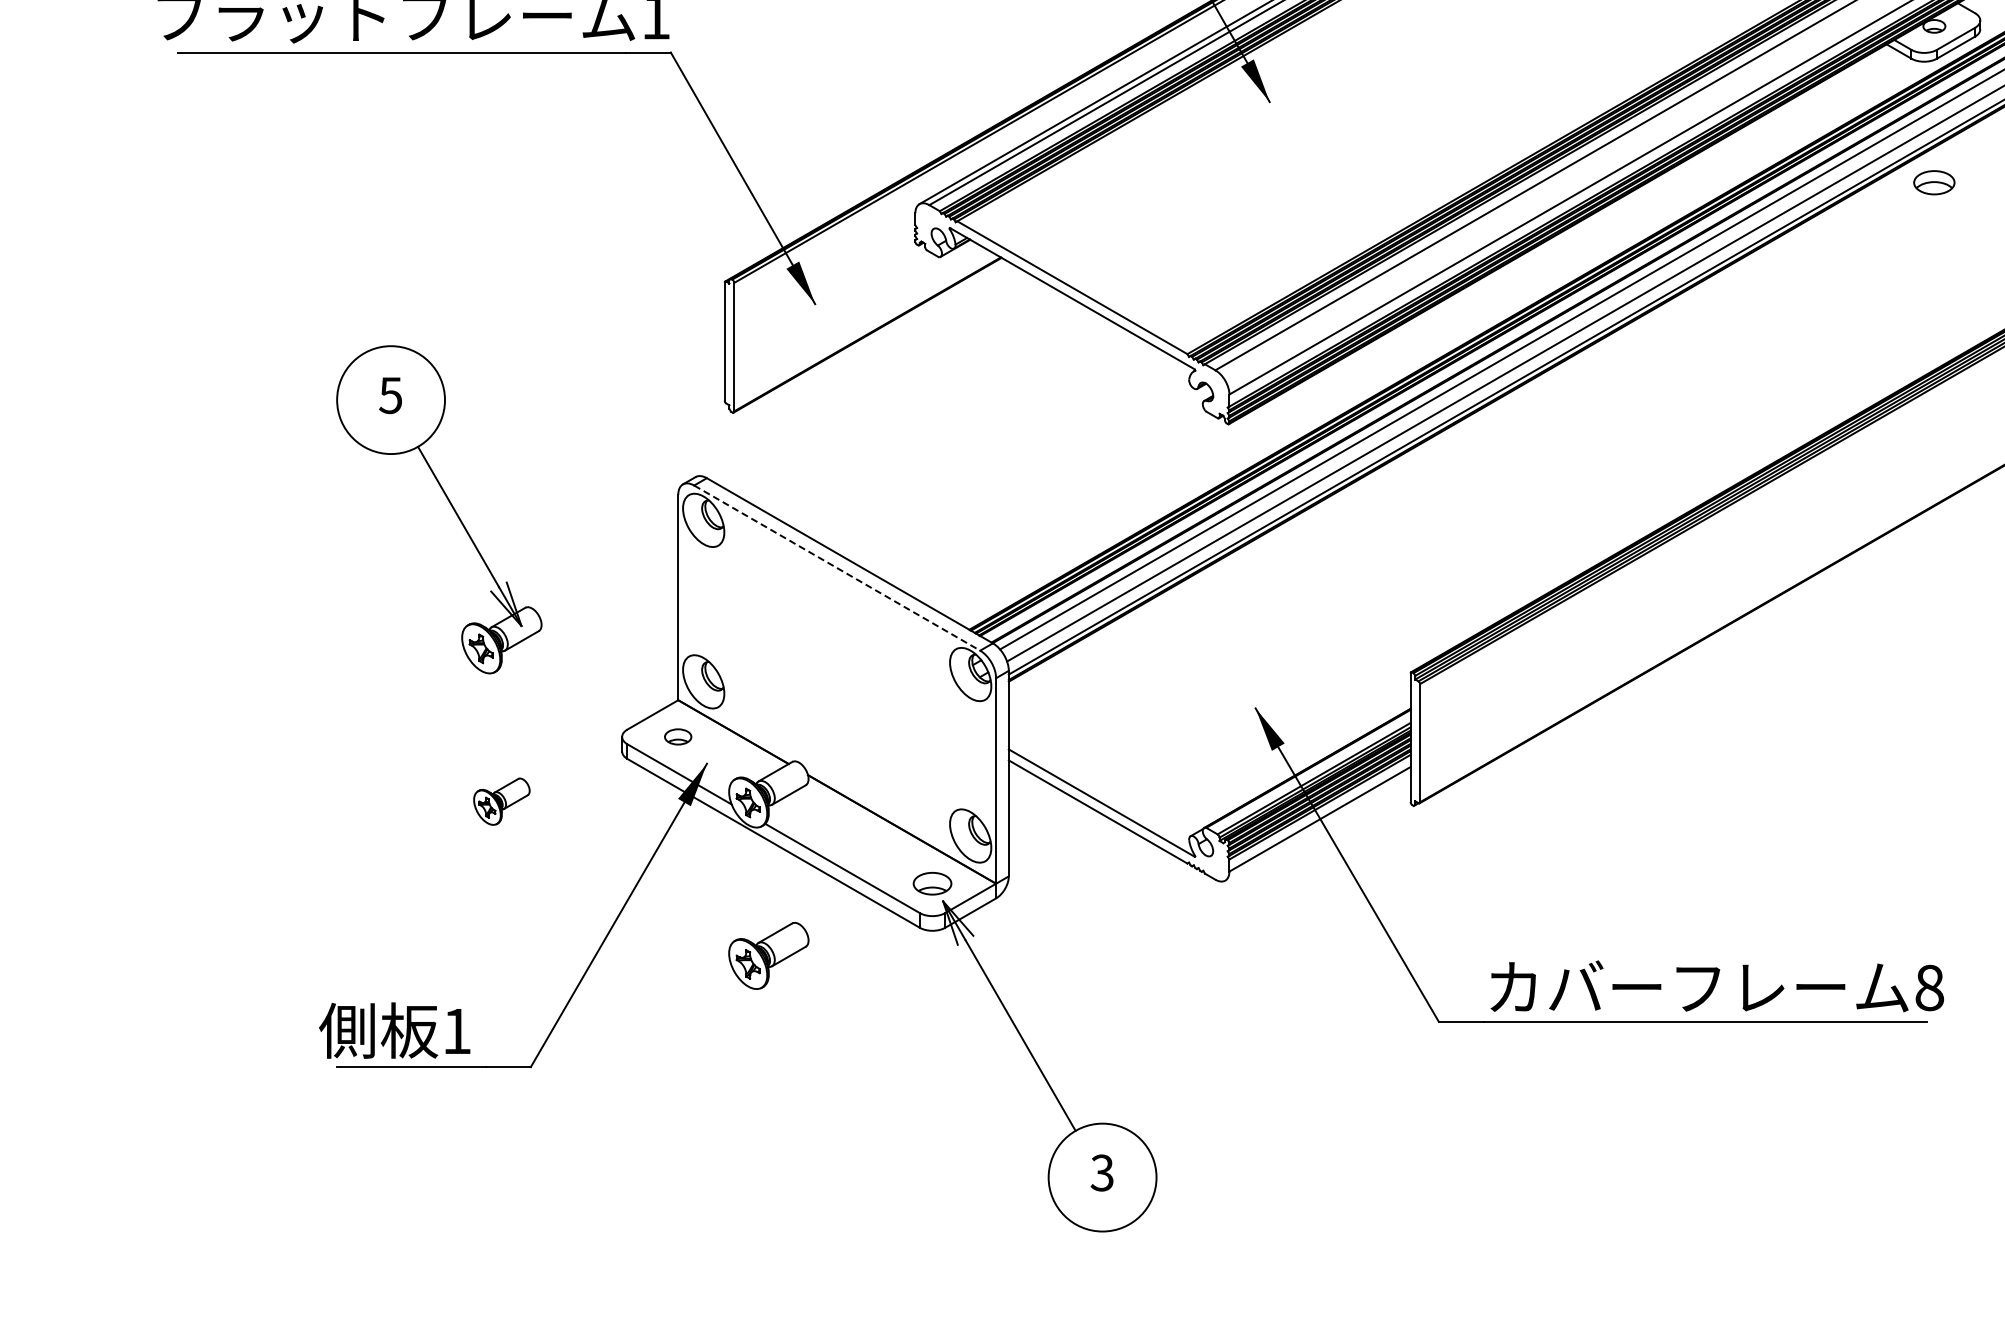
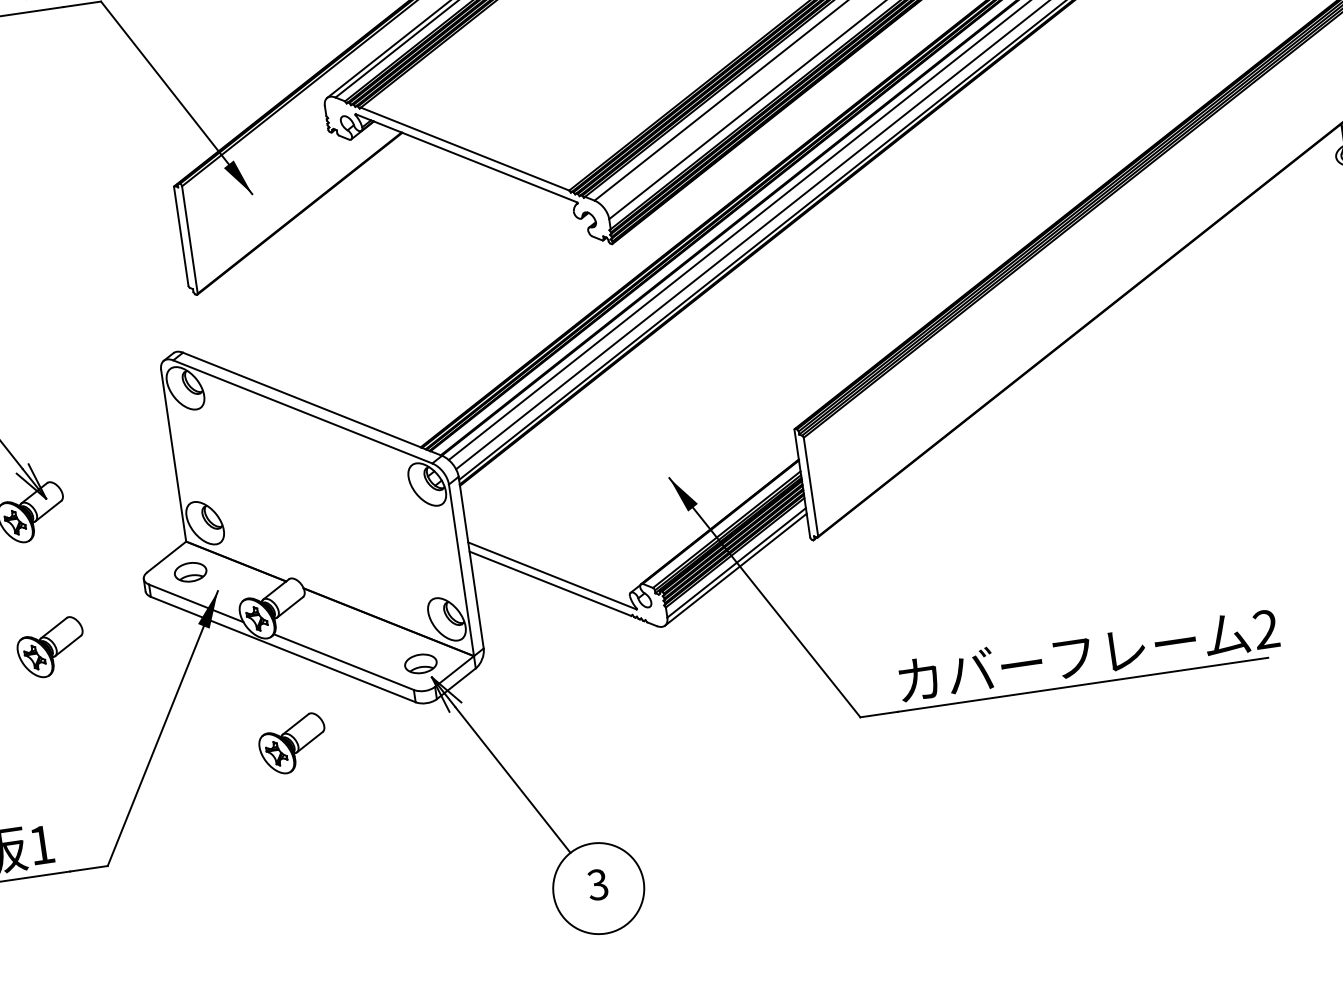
line: (837, 568) -> (303, 412), dashed -> solid
part: (677, 736) -> (189, 572), size x1.43
part: (501, 801) -> (50, 647), size x1.43
line: (1317, 826) -> (735, 569), added
text: (1929, 987) -> (1266, 629), 8 -> 2

